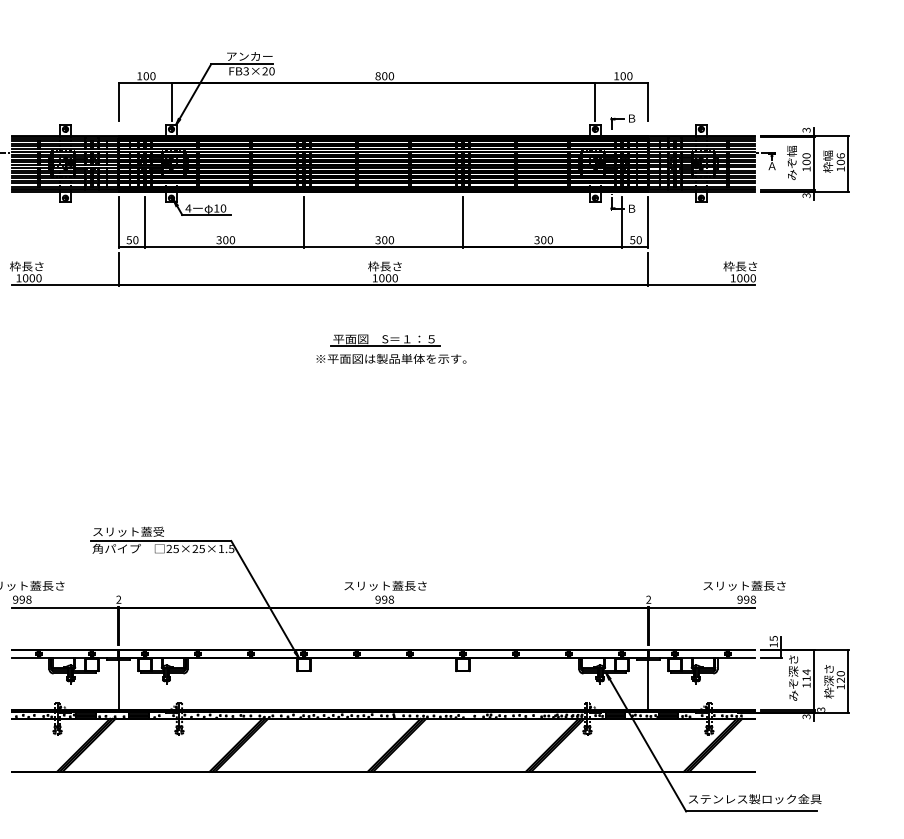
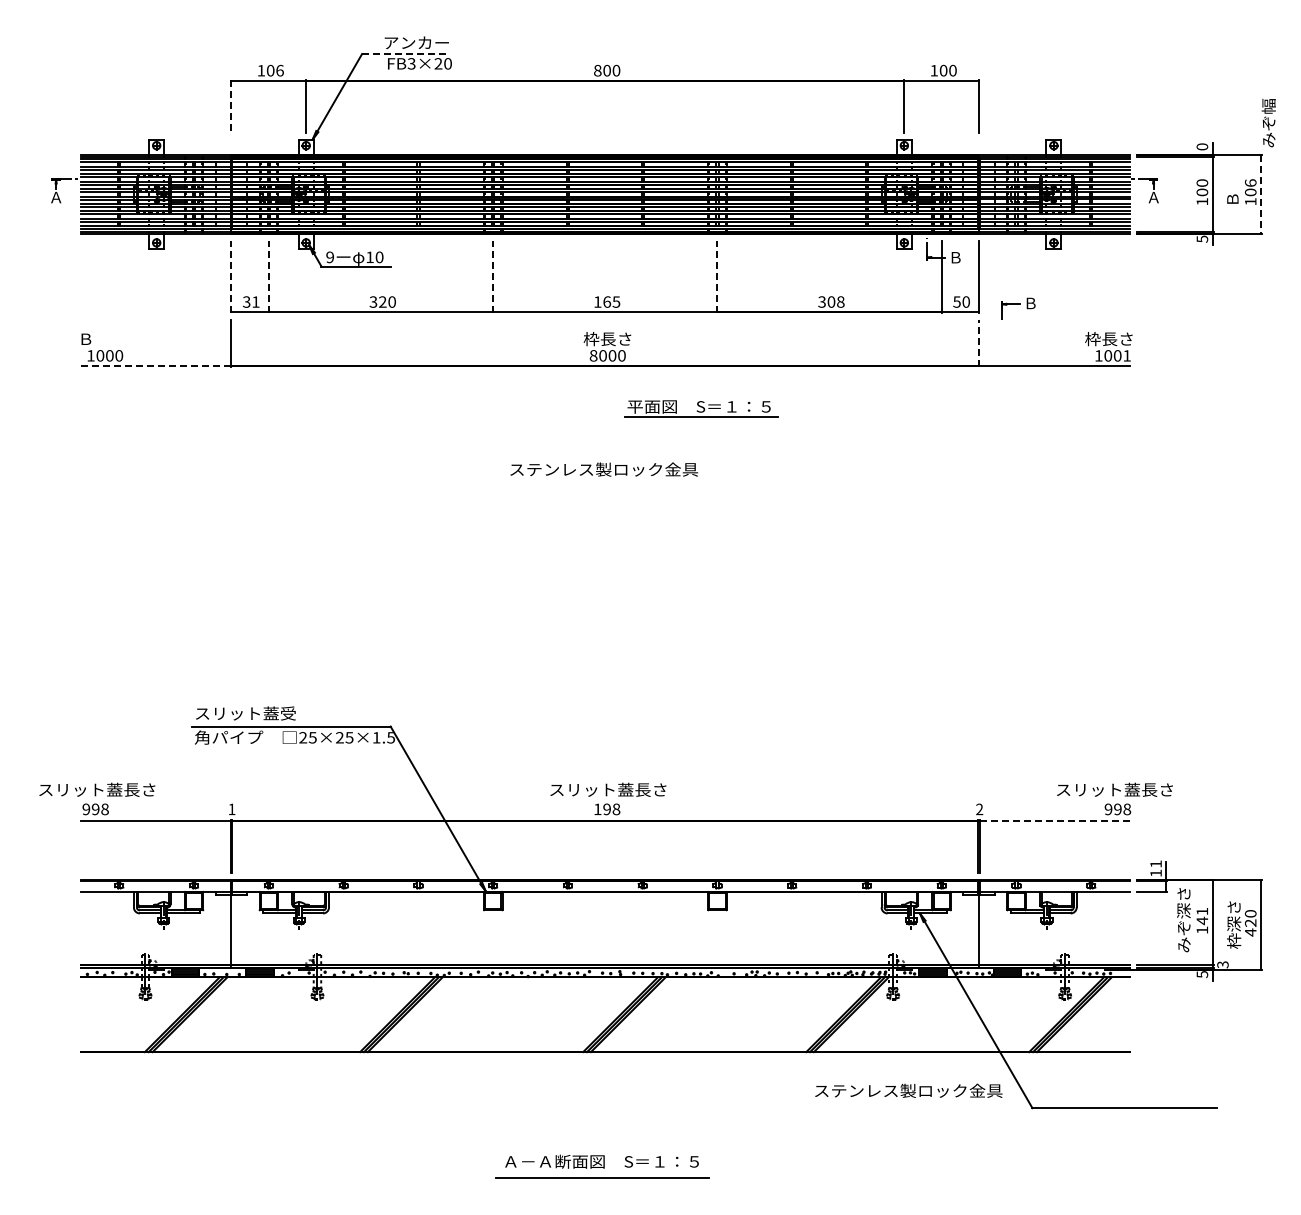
line: (242, 64) -> (406, 54), solid -> dashed
text: (152, 76) -> (279, 70), 100 -> 106
line: (118, 101) -> (231, 106), solid -> dashed
part: (623, 122) -> (1018, 308), moved
text: (806, 129) -> (1202, 146), 3 -> 0
text: (827, 161) -> (1232, 191), 枠幅 -> Ｂ
text: (791, 163) -> (1268, 123), moved
line: (847, 163) -> (1260, 194), solid -> dashed
text: (805, 195) -> (1201, 238), 3 -> 5
text: (187, 208) -> (329, 257), 4 -> 9
line: (118, 222) -> (231, 277), solid -> dashed
line: (144, 222) -> (268, 277), solid -> dashed
line: (304, 222) -> (493, 277), solid -> dashed
line: (462, 222) -> (717, 277), solid -> dashed
text: (132, 239) -> (251, 301), 50 -> 31
text: (225, 239) -> (382, 301), 300 -> 320
text: (384, 239) -> (606, 301), 300 -> 165
text: (550, 239) -> (840, 301), 300 -> 308
text: (26, 266) -> (101, 339), 枠長さ -> Ｂ
line: (648, 269) -> (979, 343), solid -> dashed
text: (375, 278) -> (593, 355), 1000 -> 8000
text: (752, 278) -> (1126, 355), 1000 -> 1001
line: (64, 285) -> (155, 365), solid -> dashed
part: (385, 340) -> (701, 408), moved
text: (391, 358) -> (616, 469), ※平面図は製品単体を示す。 -> ステンレス製ロック金具
text: (118, 599) -> (231, 808), 2 -> 1
text: (377, 599) -> (597, 809), 998 -> 198
line: (702, 607) -> (1055, 820), solid -> dashed
text: (773, 638) -> (1155, 863), 15 -> 11
text: (806, 675) -> (1202, 916), 114 -> 141
text: (840, 686) -> (1250, 932), 120 -> 420
text: (805, 716) -> (1201, 974), 3 -> 5
text: (754, 798) -> (908, 1090), moved

